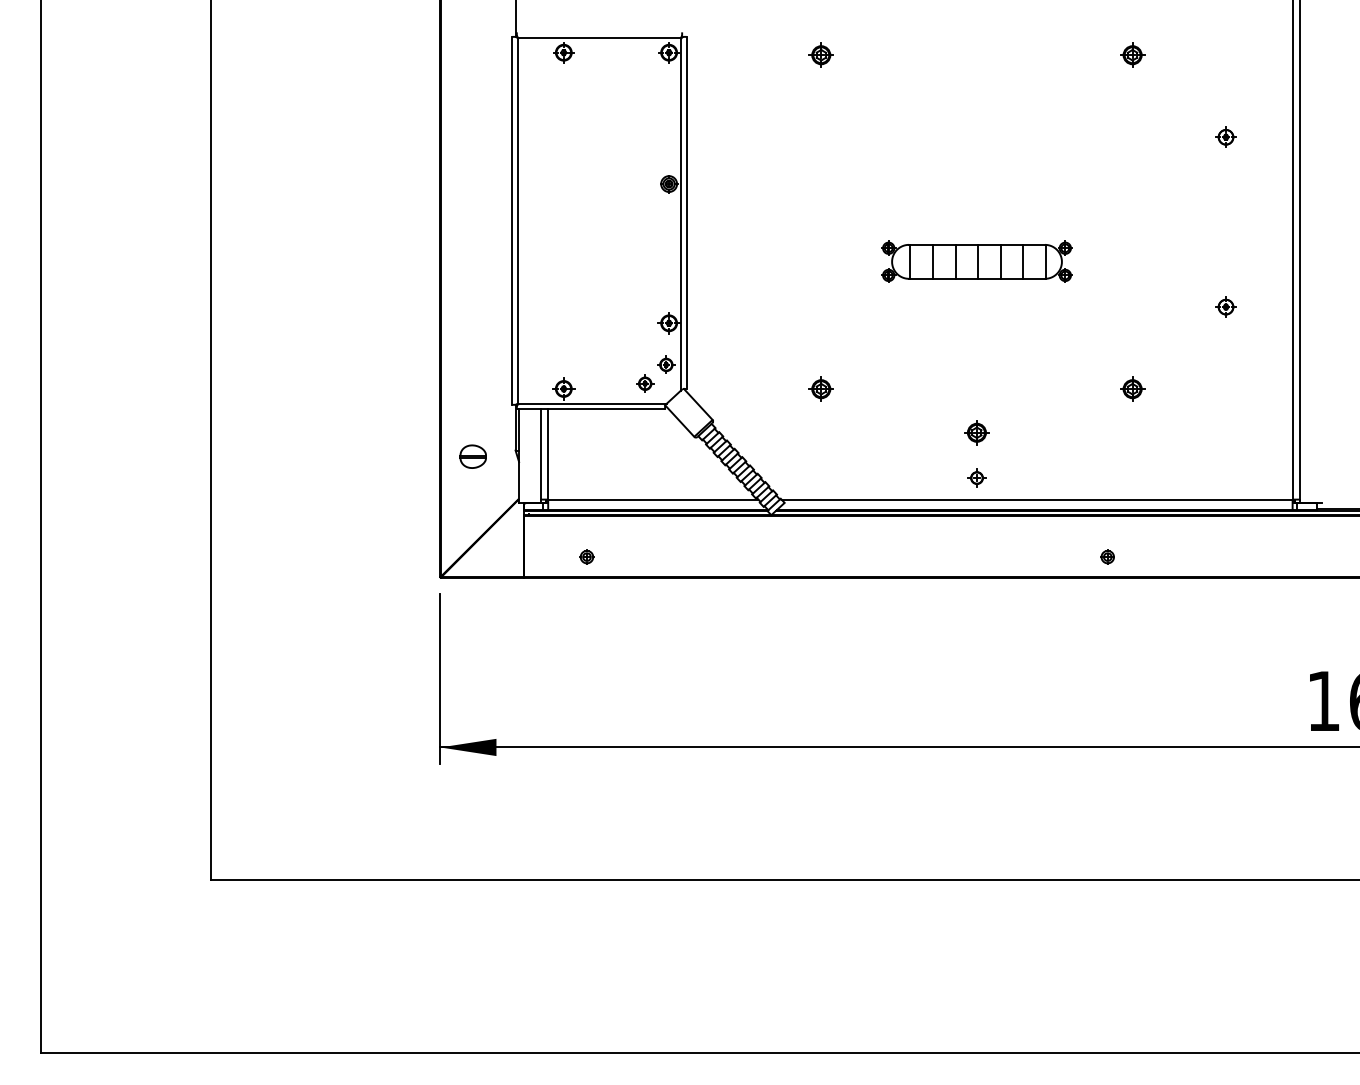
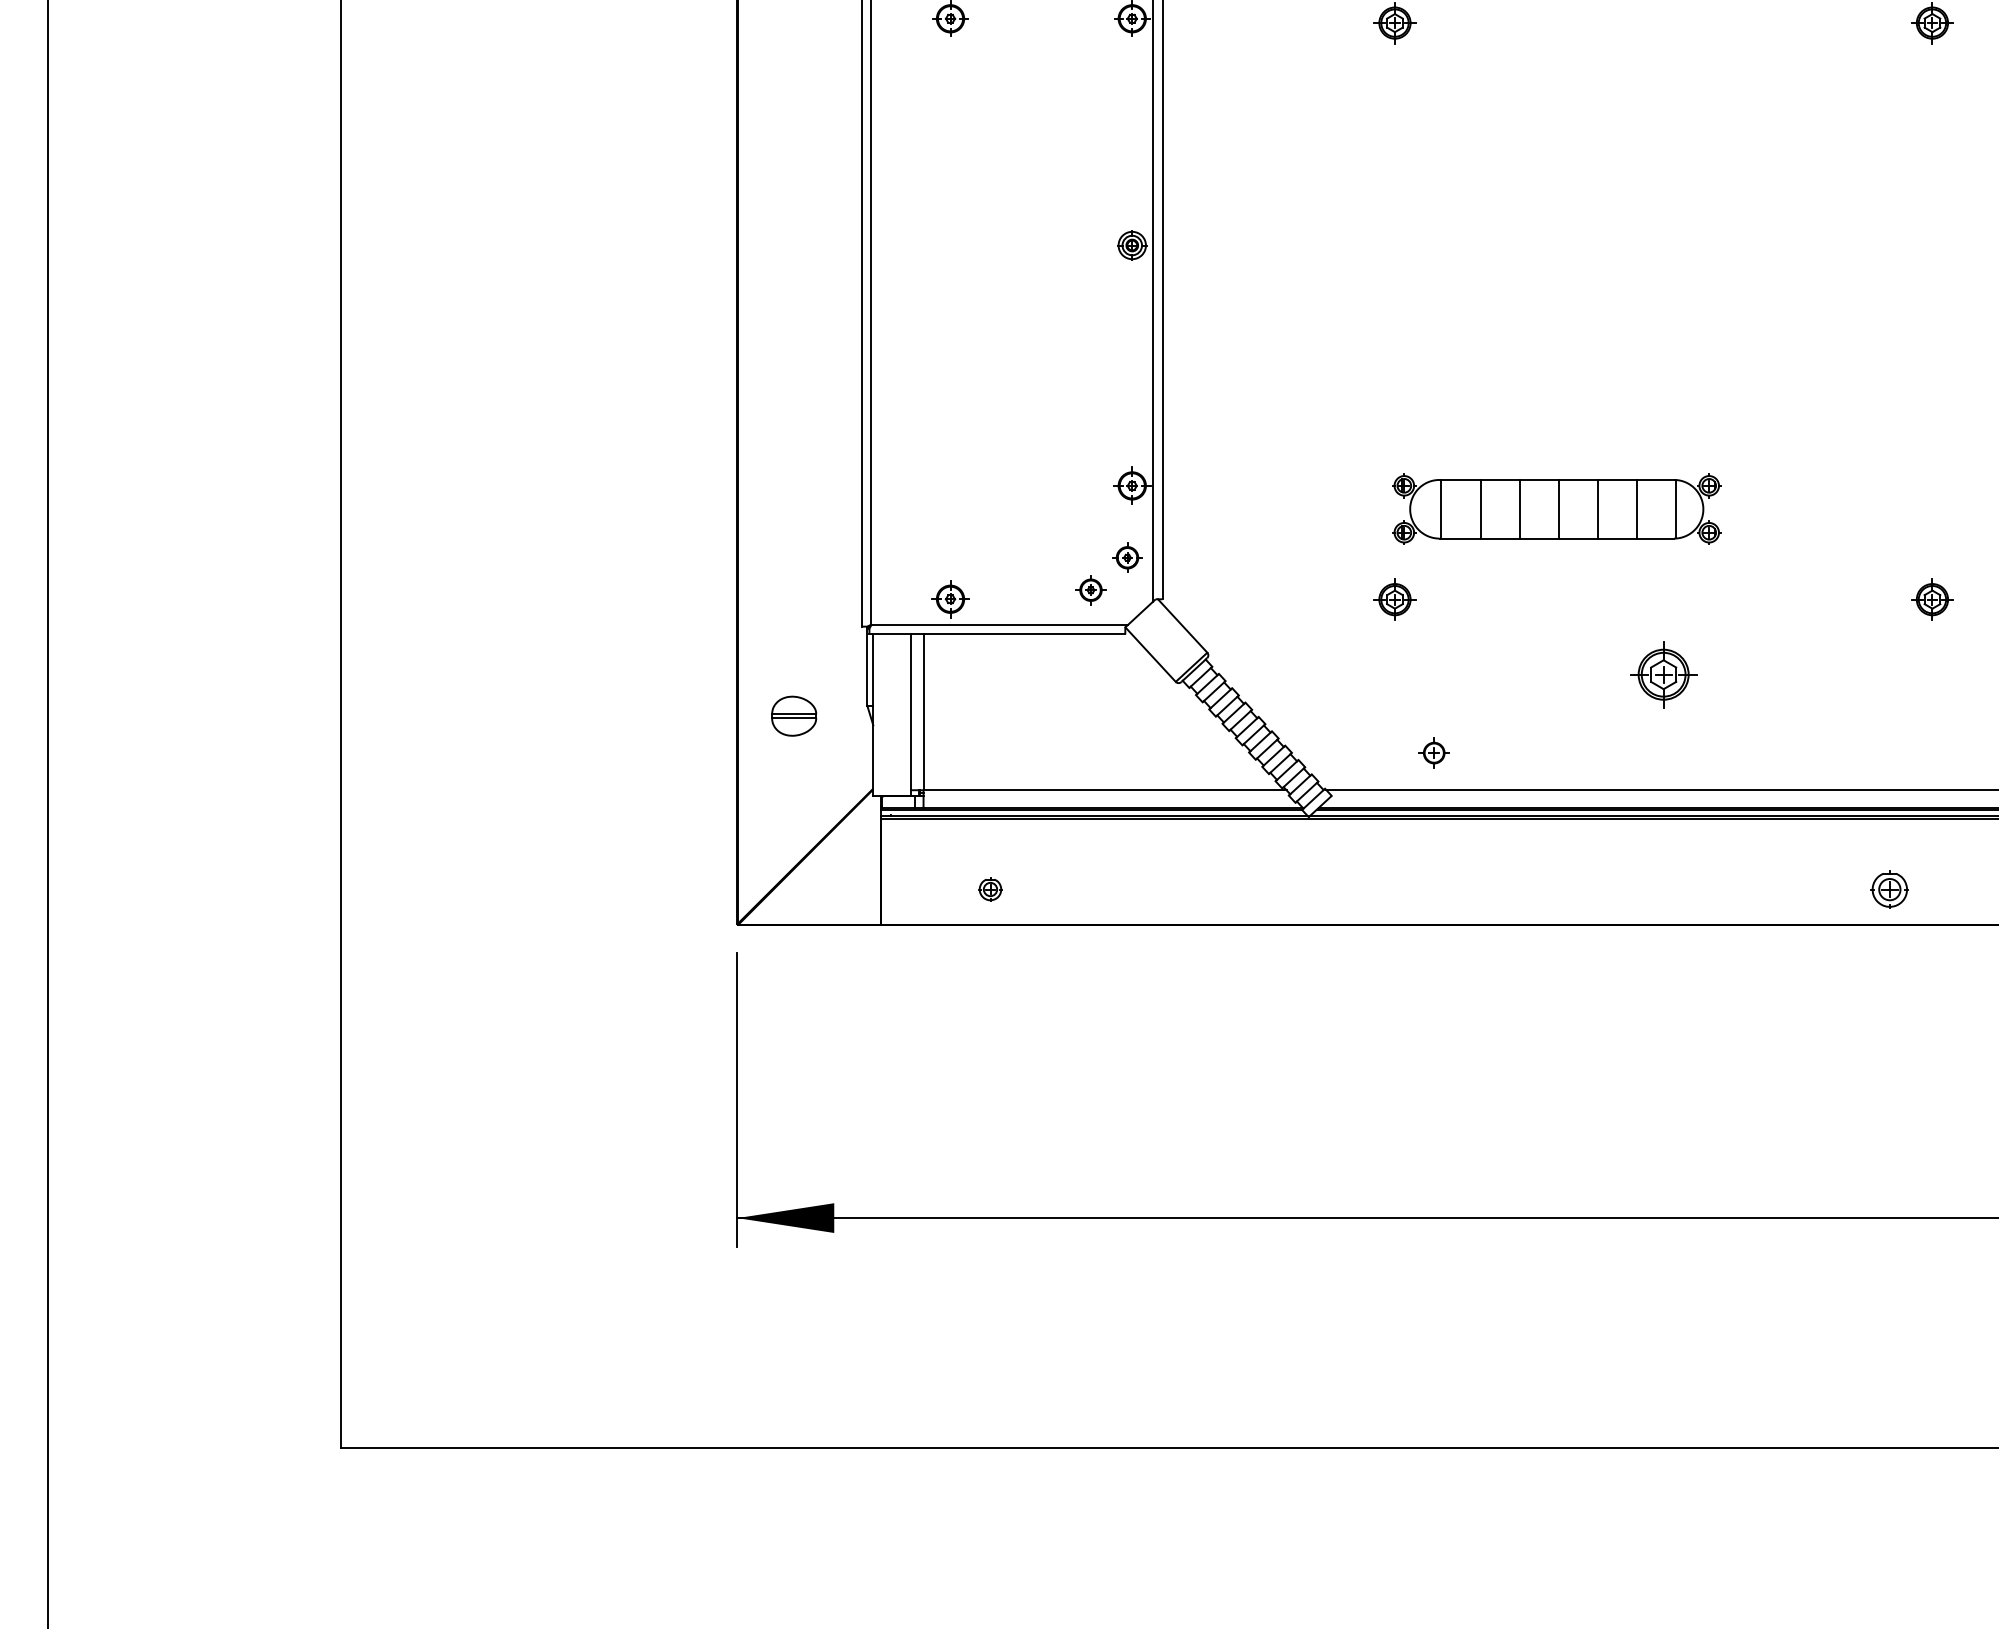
part: (976, 261) -> (1555, 508), moved
part: (976, 432) -> (1662, 674), size x1.6
part: (976, 477) -> (1433, 752), moved
part: (1107, 556) -> (1889, 888), size x1.6

